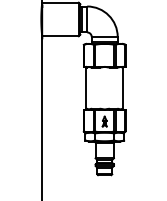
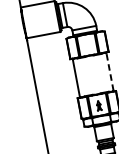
line: (123, 88) -> (110, 72), solid -> dashed

